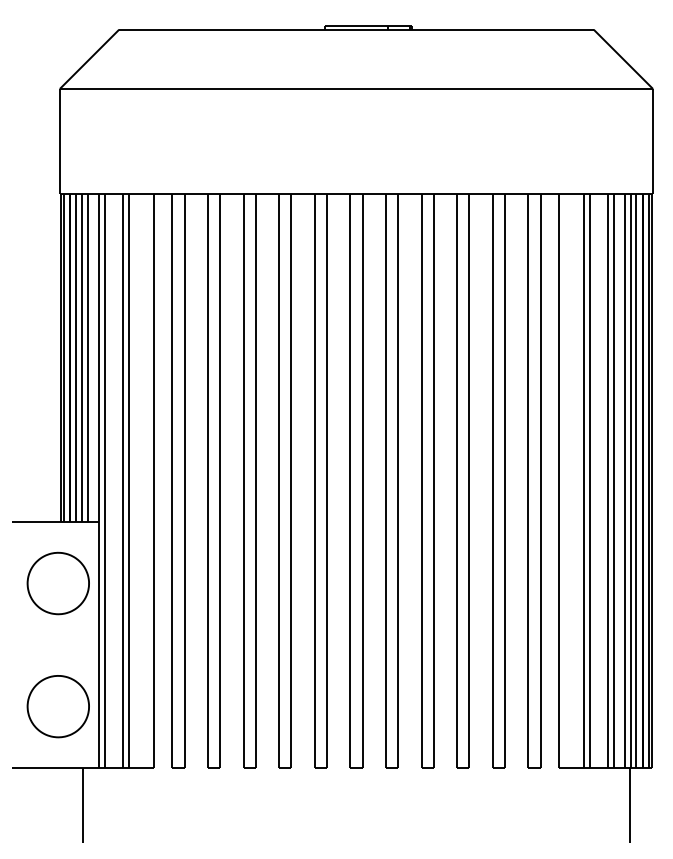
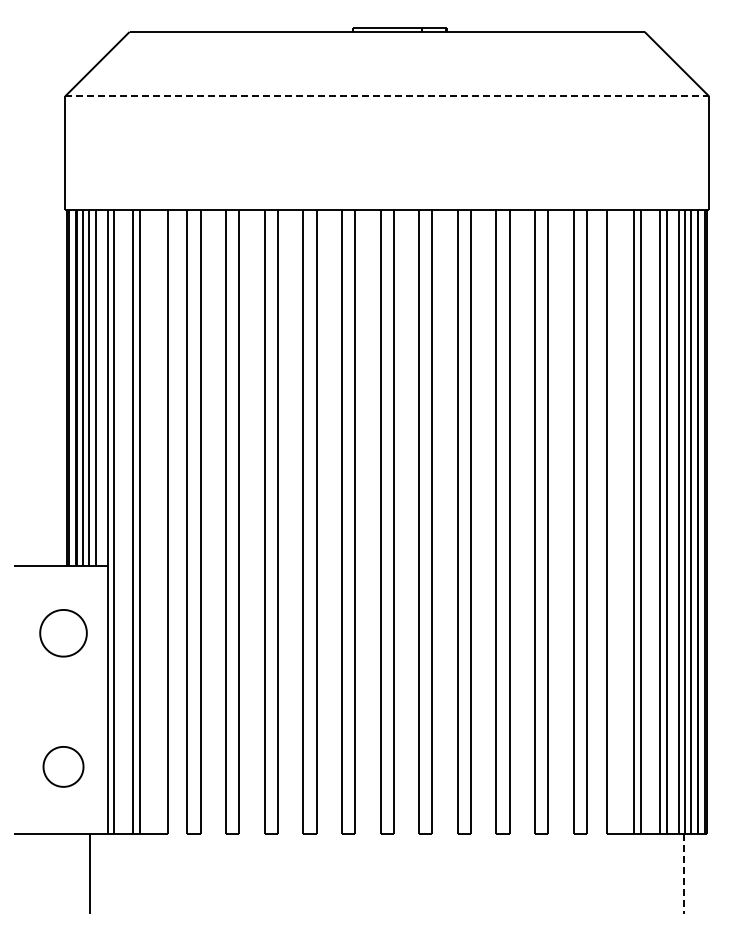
line: (356, 89) -> (387, 96), solid -> dashed
part: (58, 583) -> (63, 633), size x0.7
part: (58, 706) -> (63, 766), size x0.6
line: (630, 805) -> (684, 874), solid -> dashed

